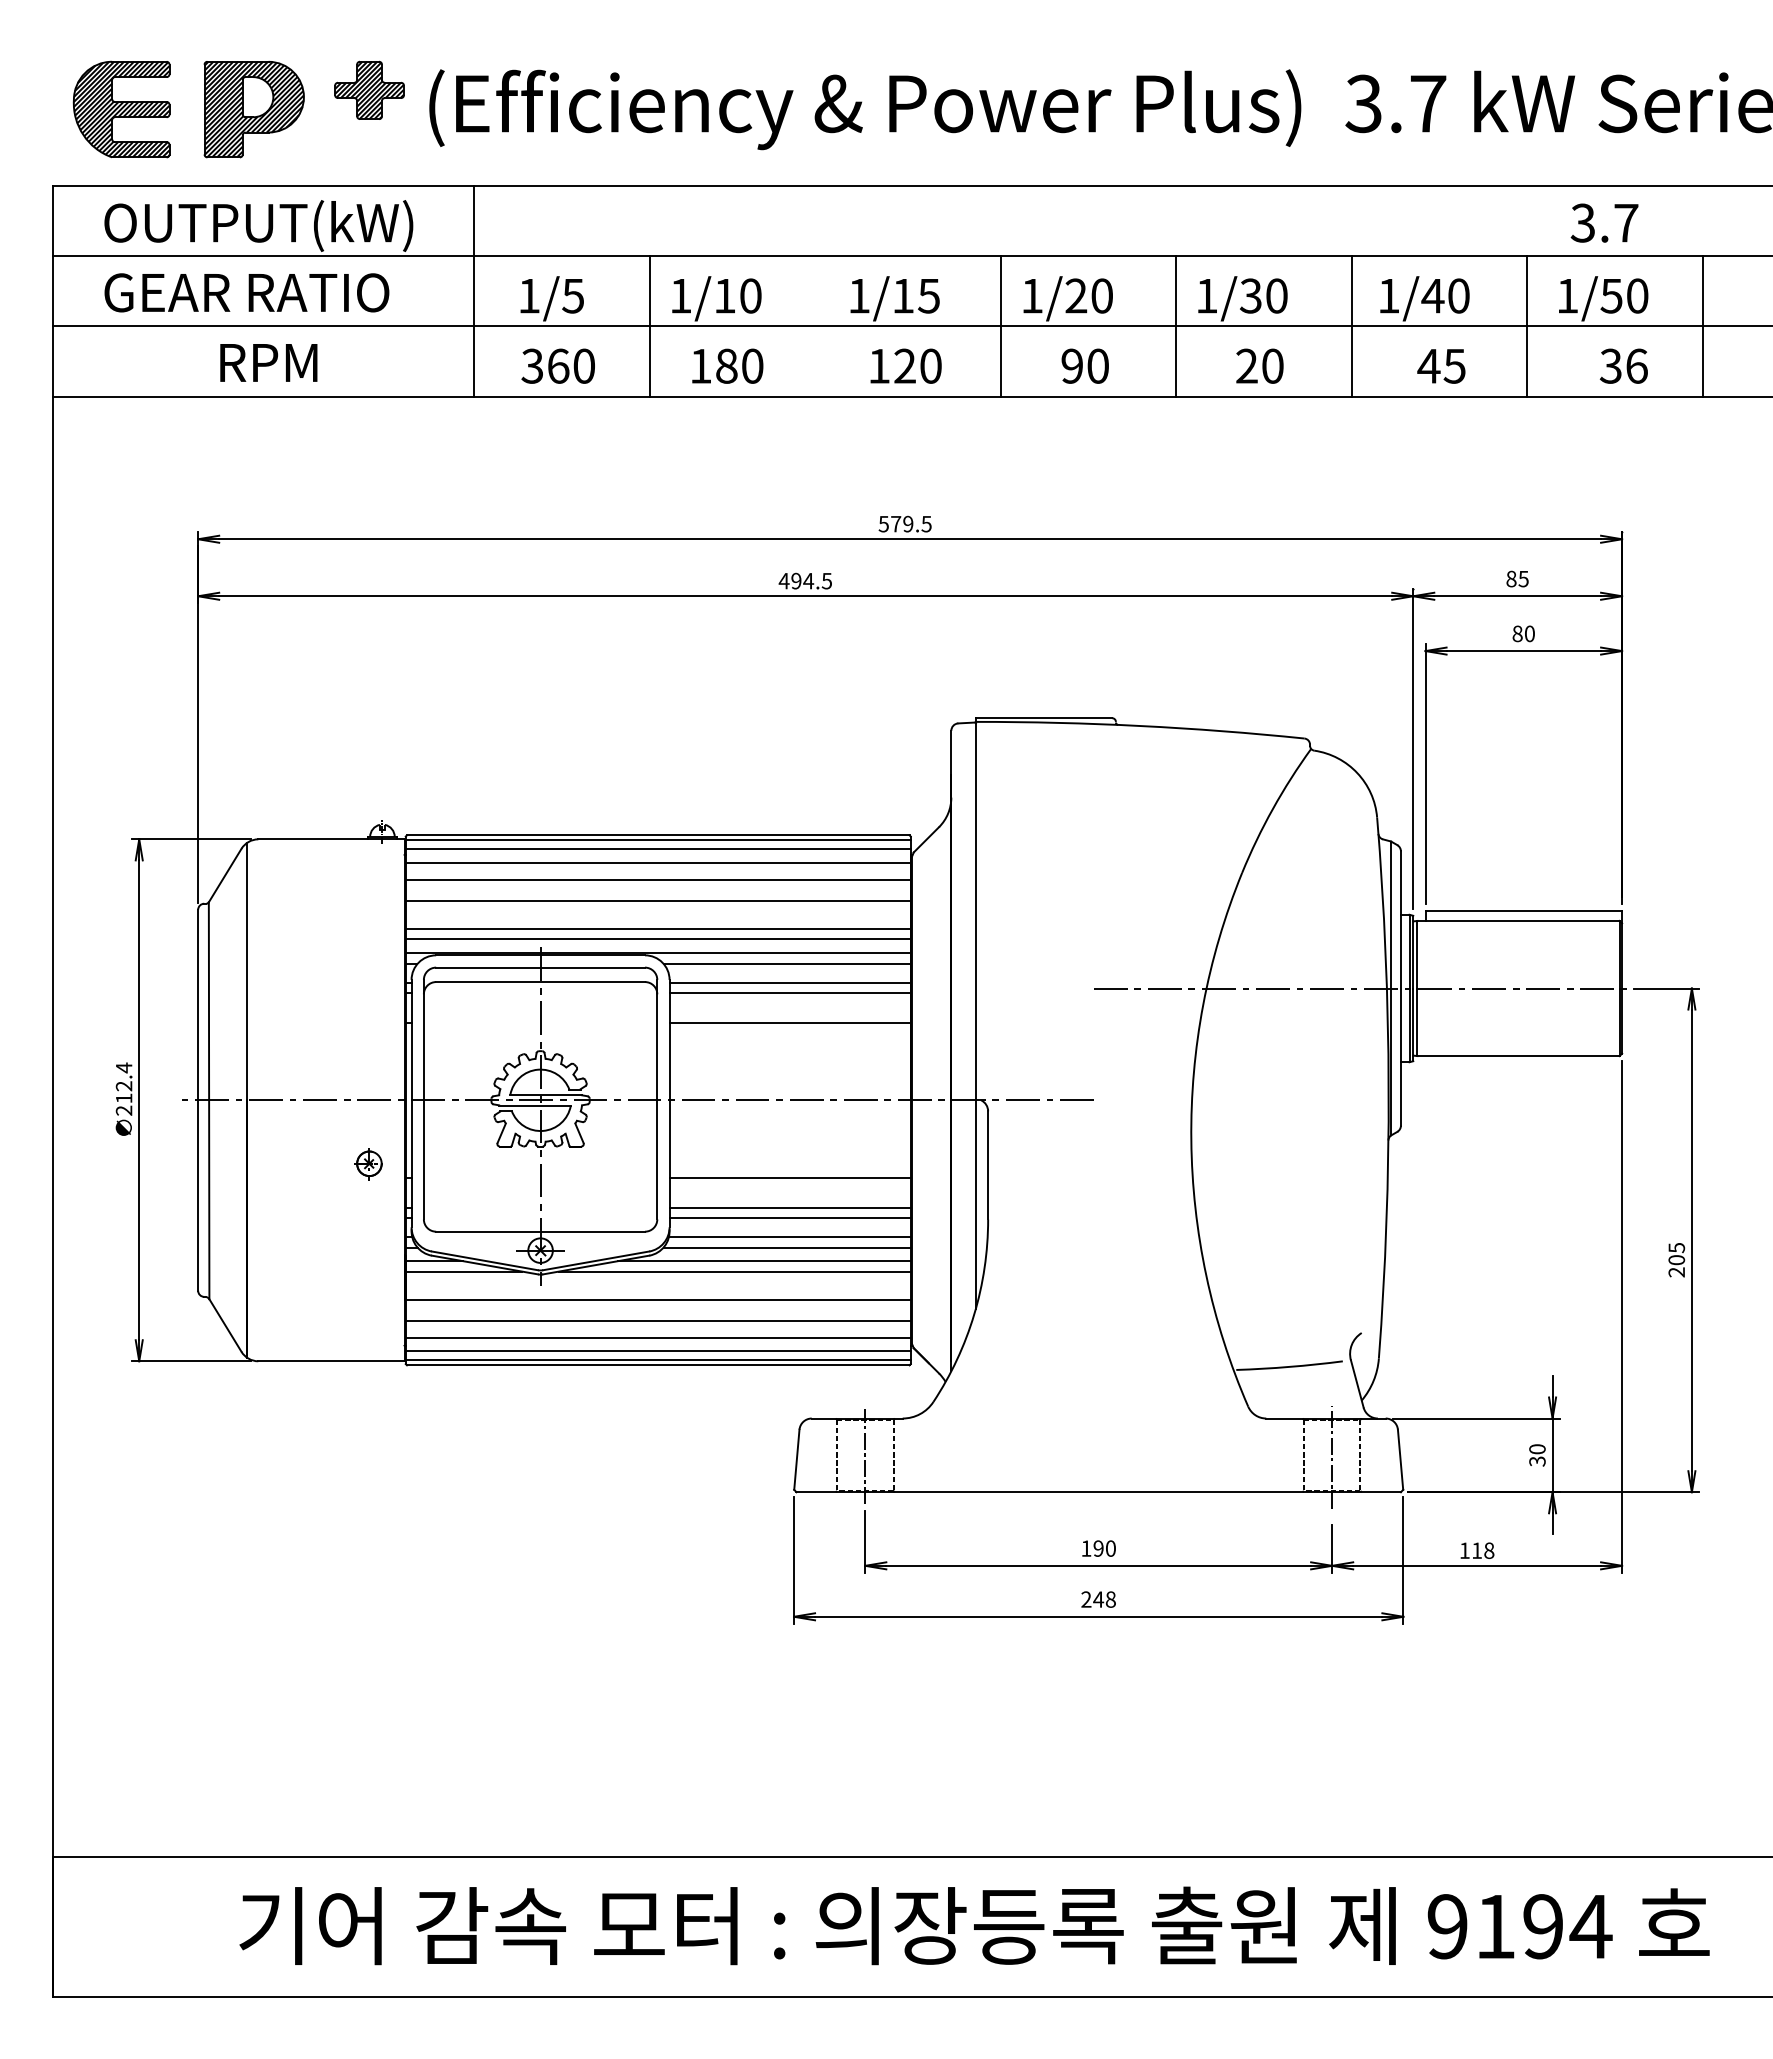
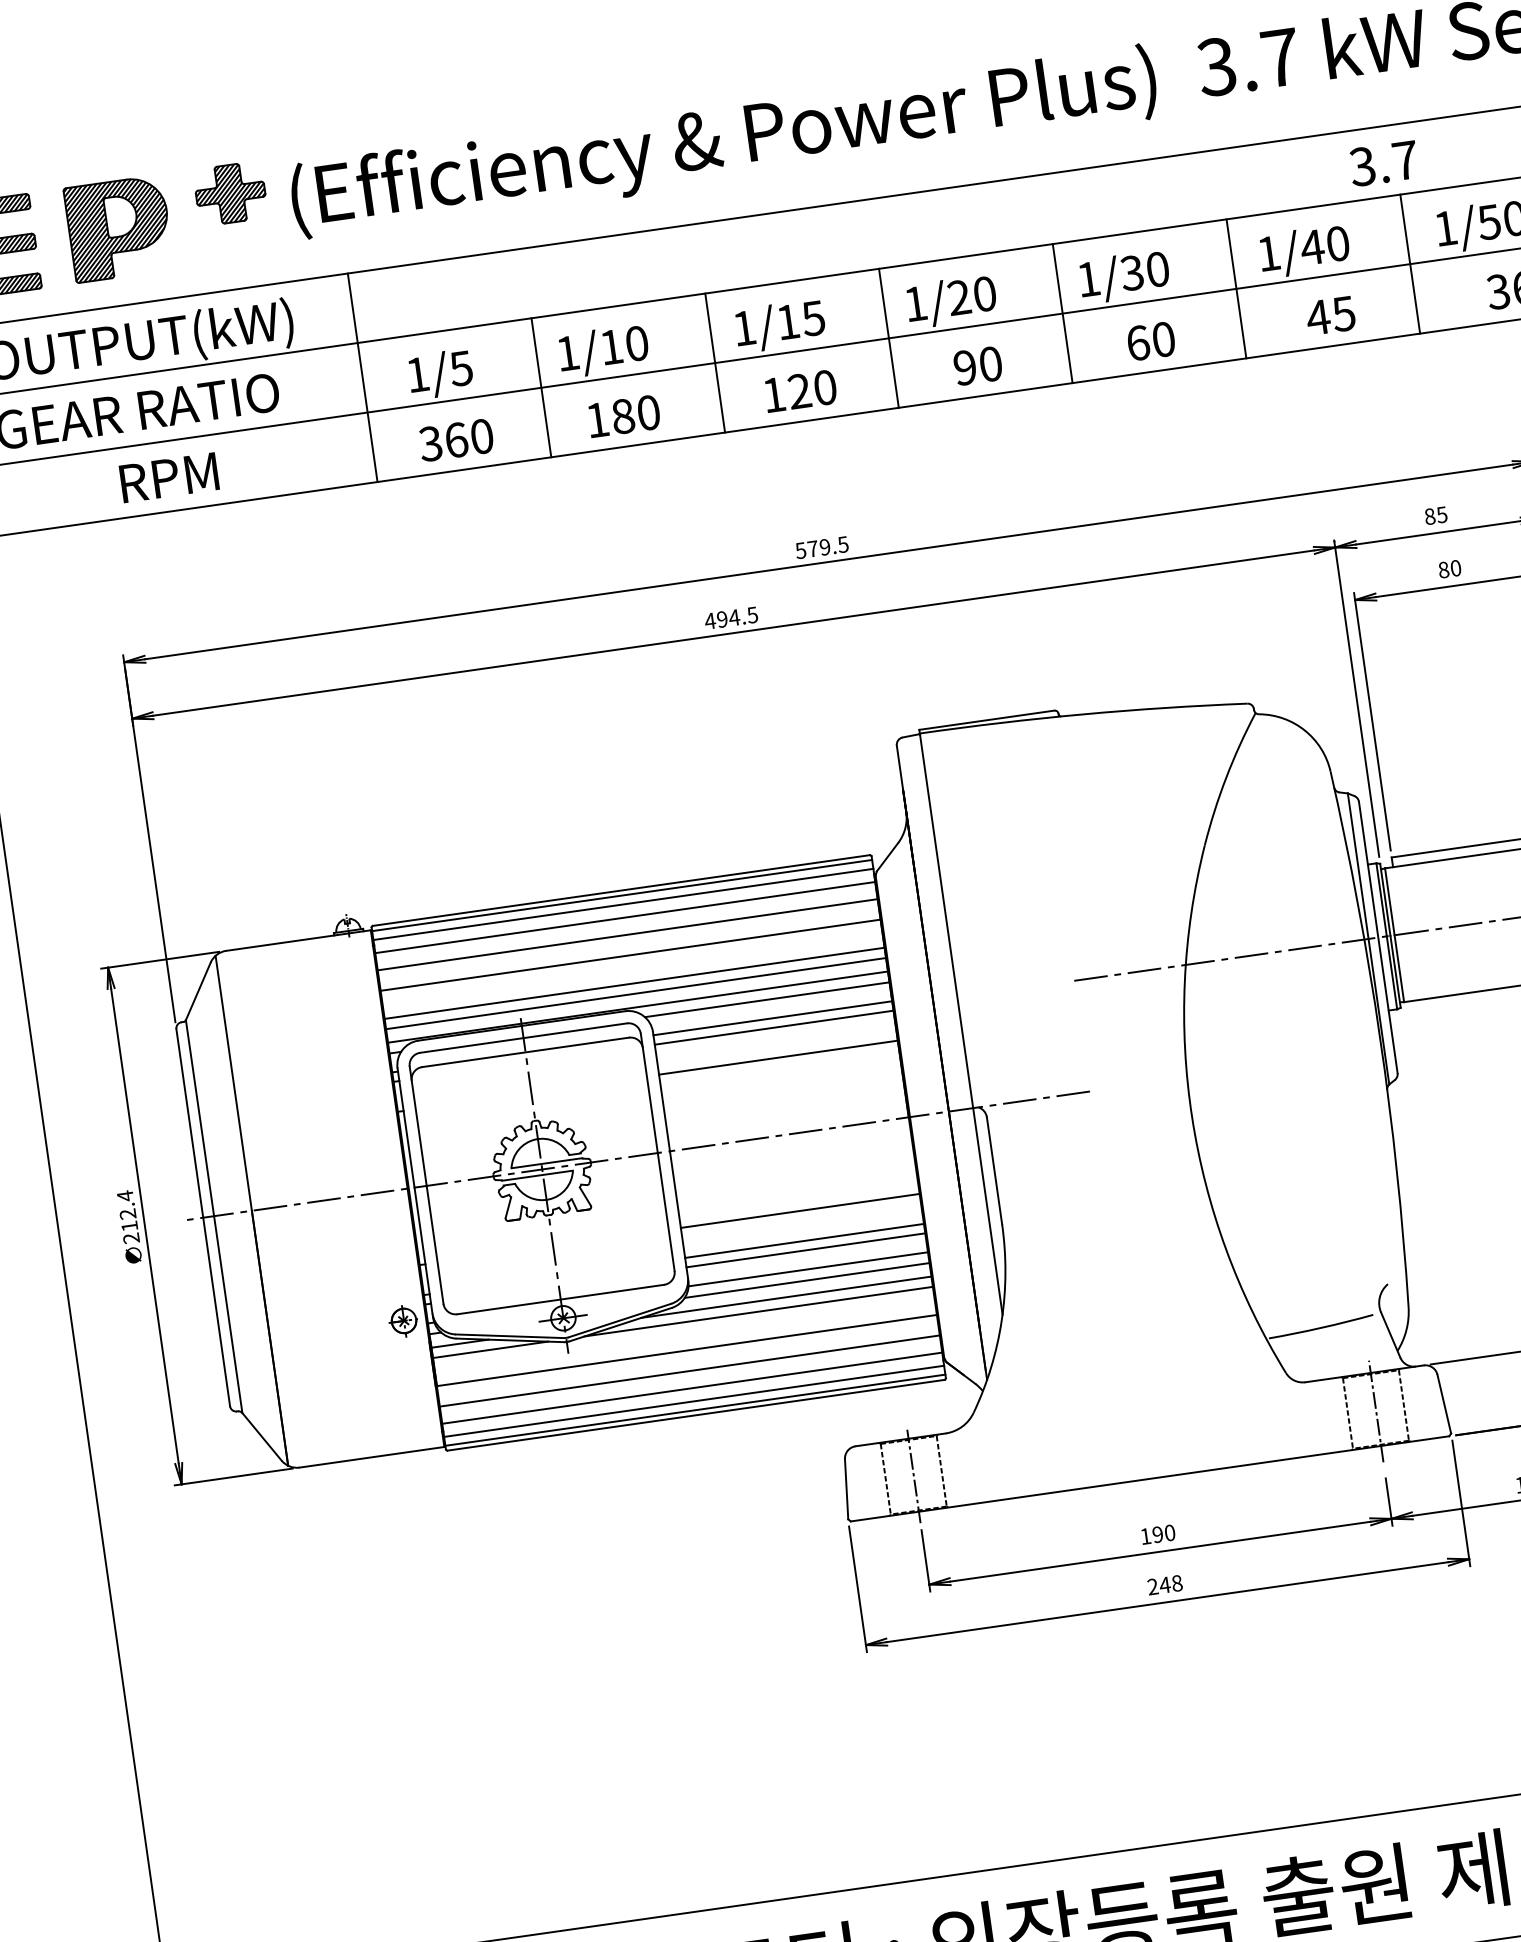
text: (1604, 222) -> (1383, 163), moved
line: (825, 326) -> (715, 363), added
text: (1246, 365) -> (1137, 342), 20 -> 60
part: (368, 1164) -> (403, 1321), moved

